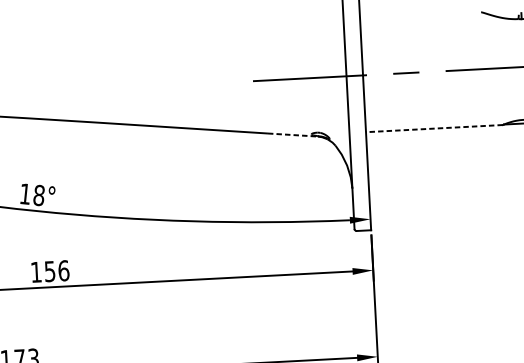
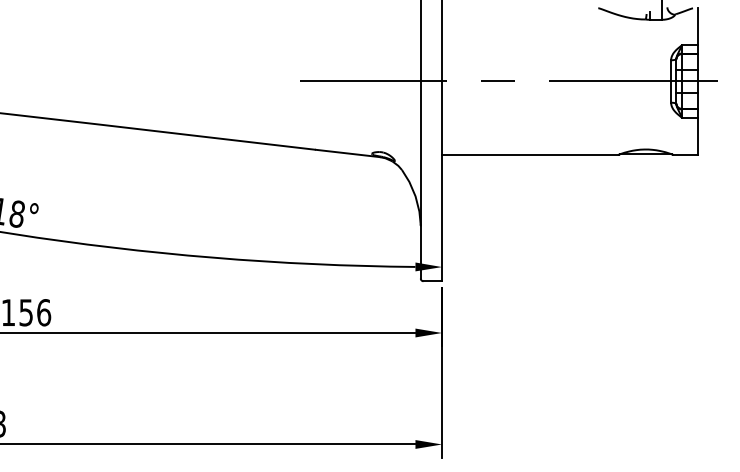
line: (433, 128) -> (529, 154), dashed -> solid
line: (293, 135) -> (348, 153), dashed -> solid

